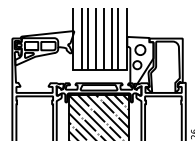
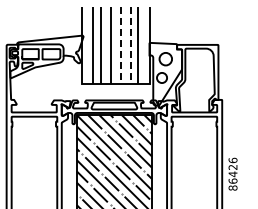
line: (103, 39) -> (120, 45), solid -> dashed
line: (112, 39) -> (130, 45), solid -> dashed

